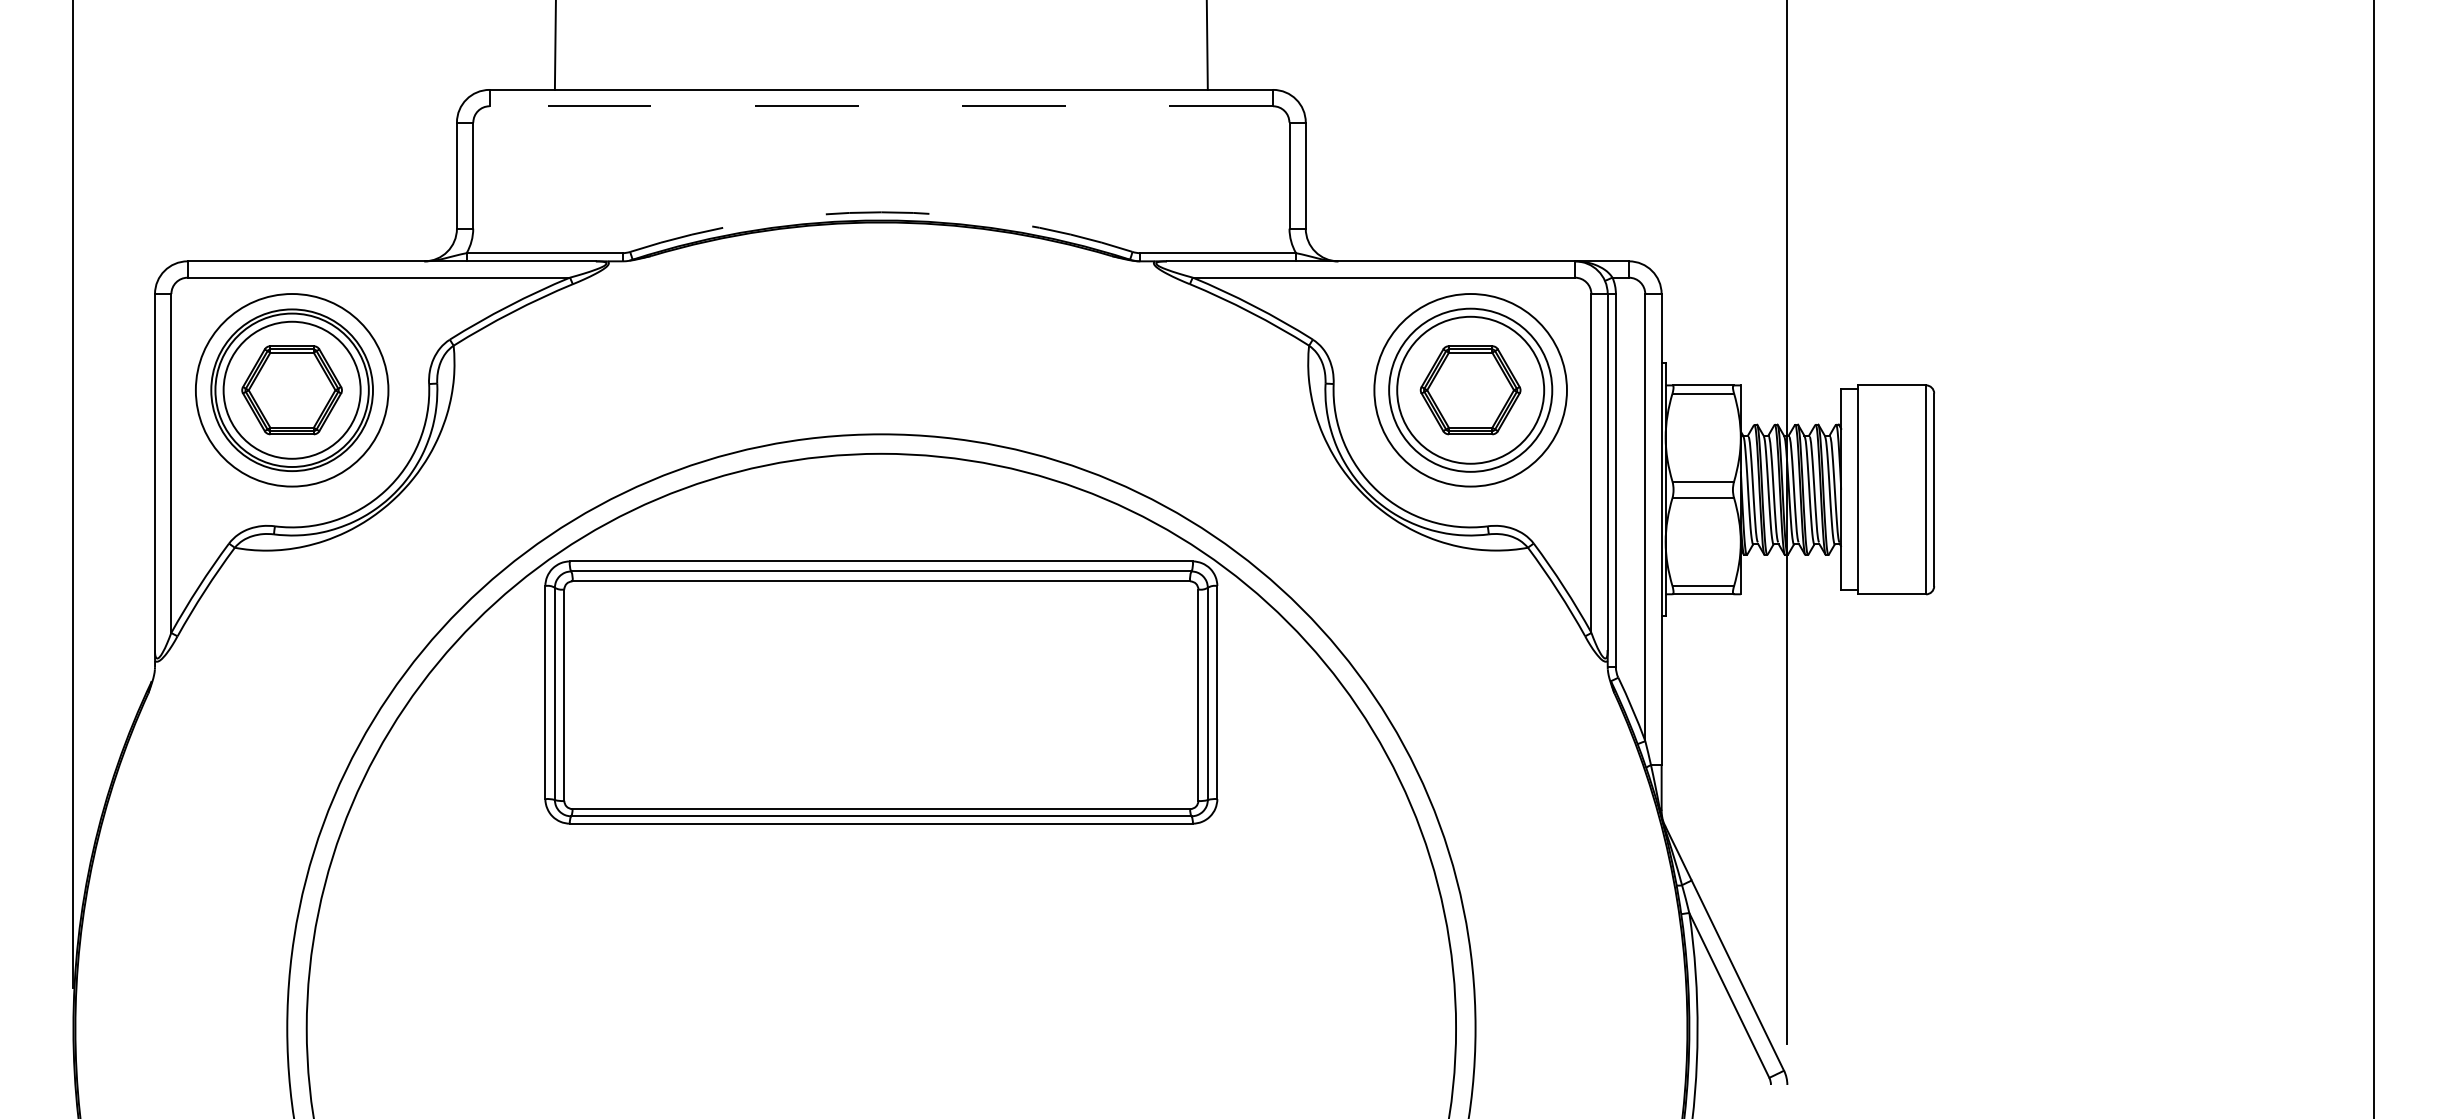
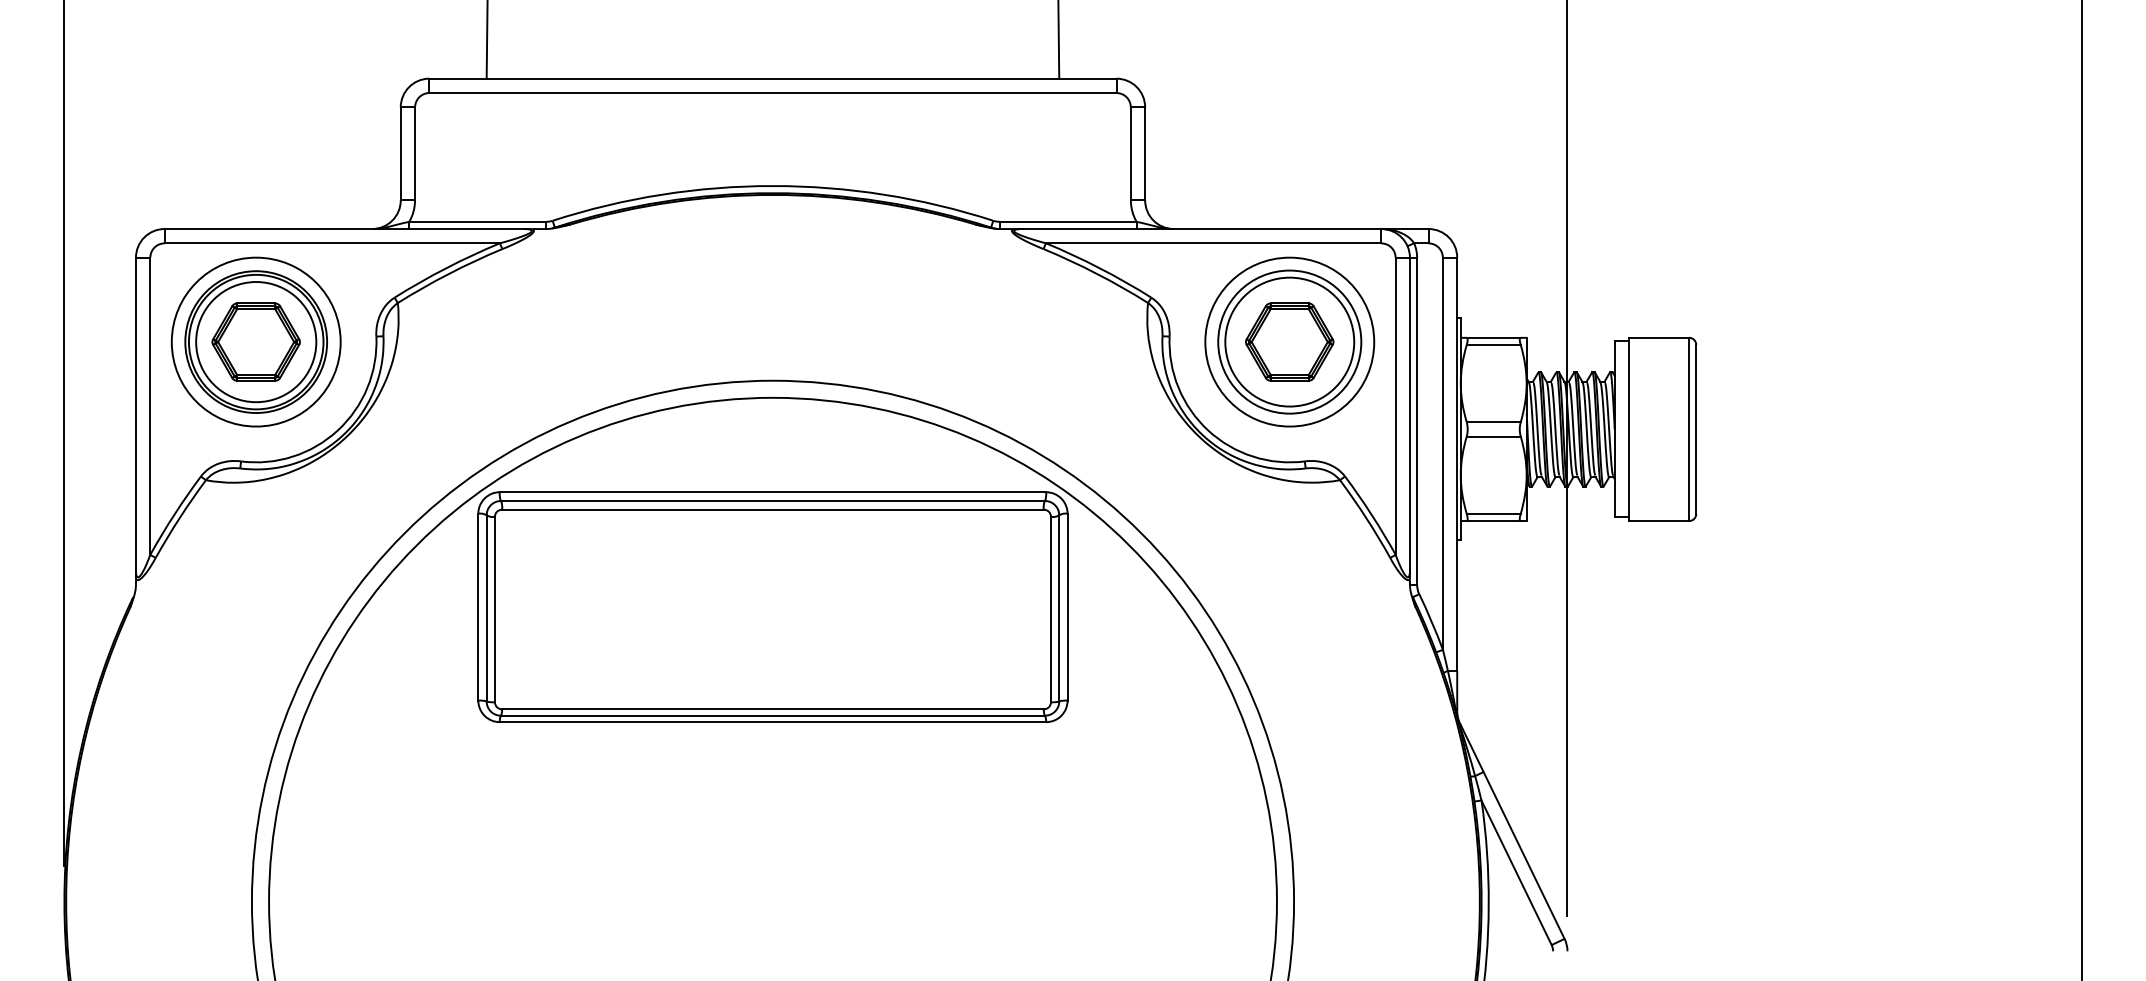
line: (880, 106) -> (772, 93), dashed -> solid
arc: (881, 212) -> (773, 186), dashed -> solid

